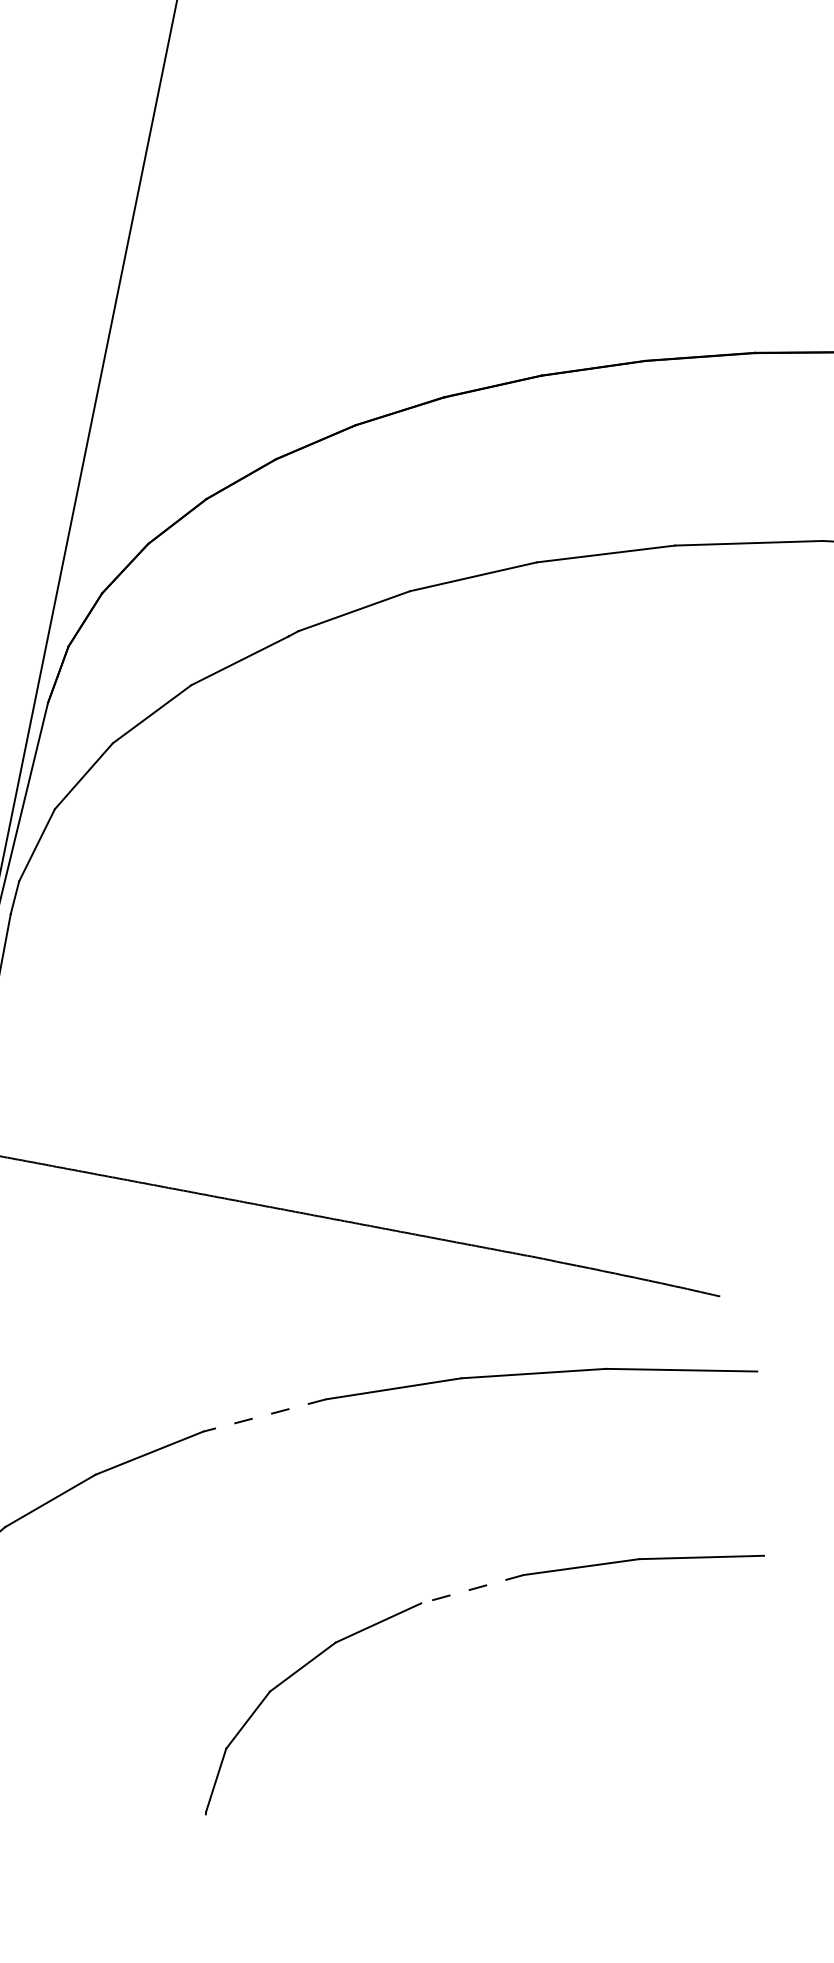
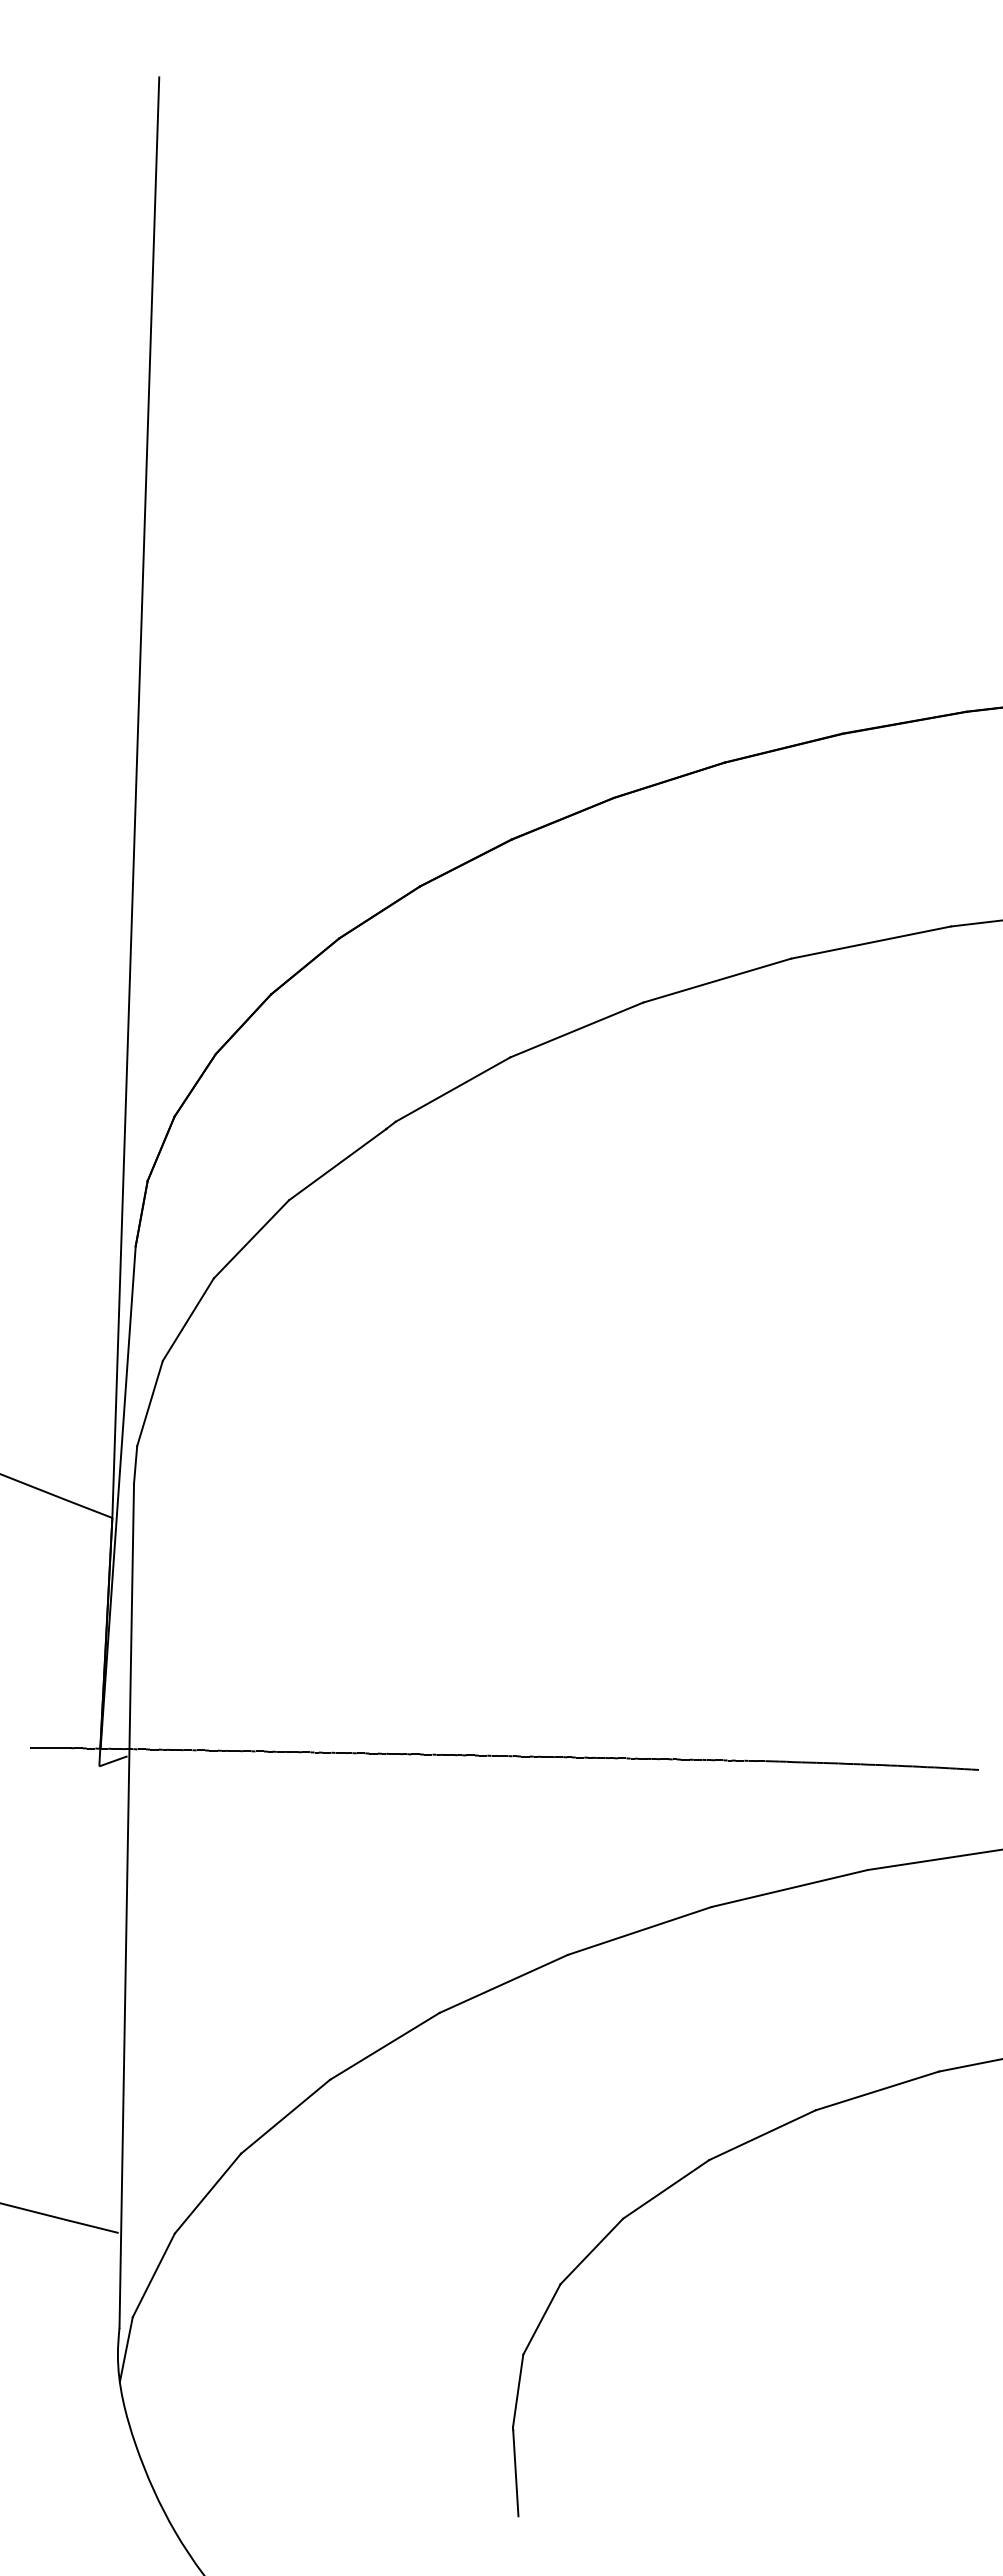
line: (264, 1415) -> (503, 1984), dashed -> solid
line: (472, 1589) -> (762, 2135), dashed -> solid
line: (201, 1853) -> (515, 2473), added

